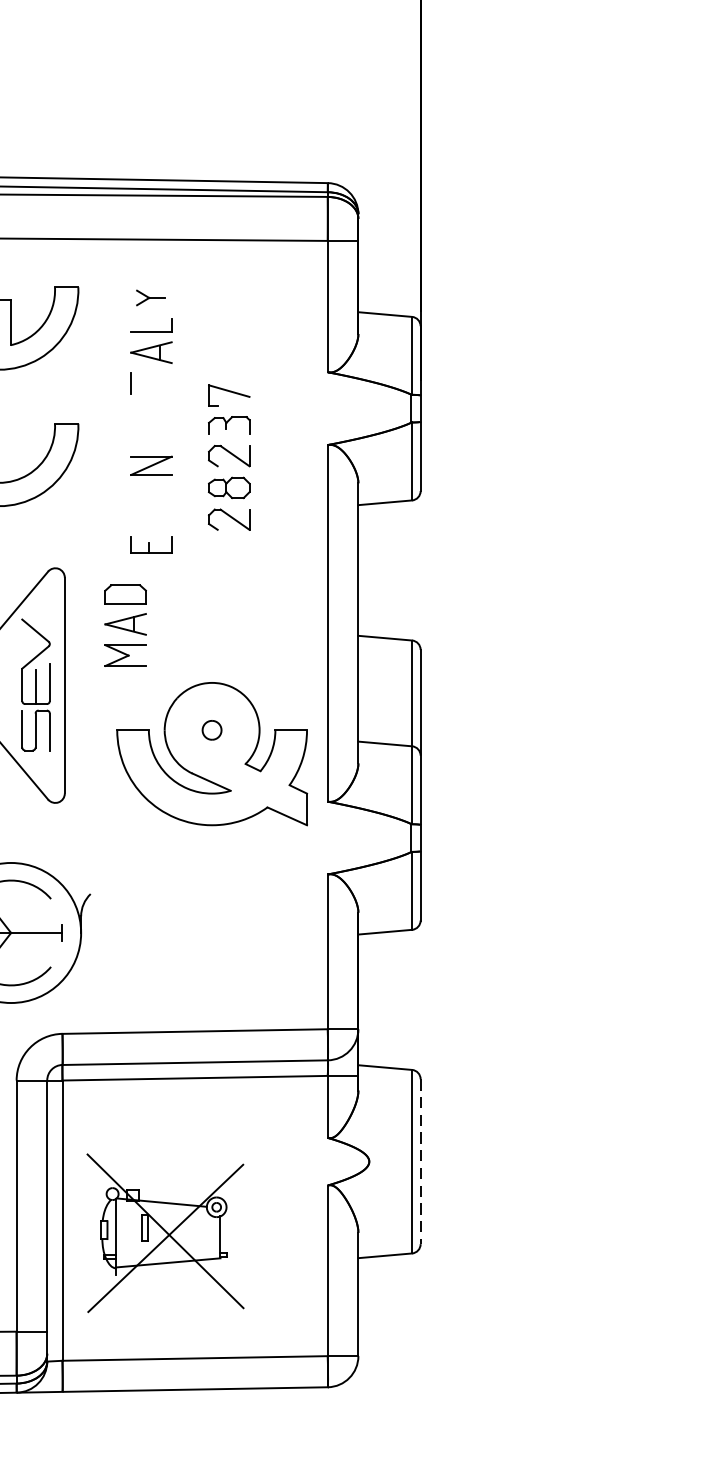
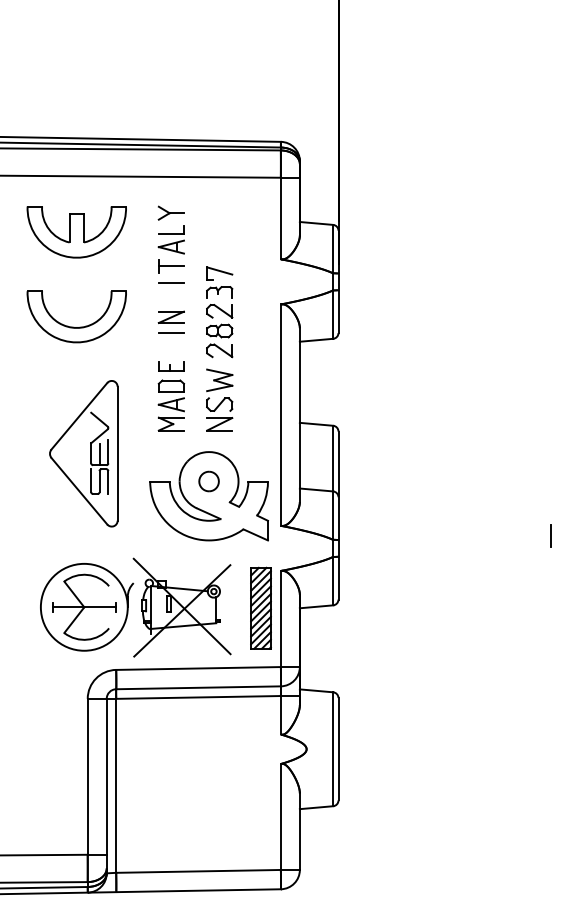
part: (149, 296) -> (170, 212), size x1.43
line: (149, 383) -> (170, 266), added
line: (149, 411) -> (170, 283), added
line: (149, 491) -> (170, 333), added
part: (228, 598) -> (219, 399), added
part: (124, 625) -> (170, 405), moved
part: (211, 730) -> (208, 481), size x1.67
part: (294, 933) -> (260, 607), added
line: (420, 1162) -> (338, 749), dashed -> solid
part: (164, 1232) -> (181, 607), moved

